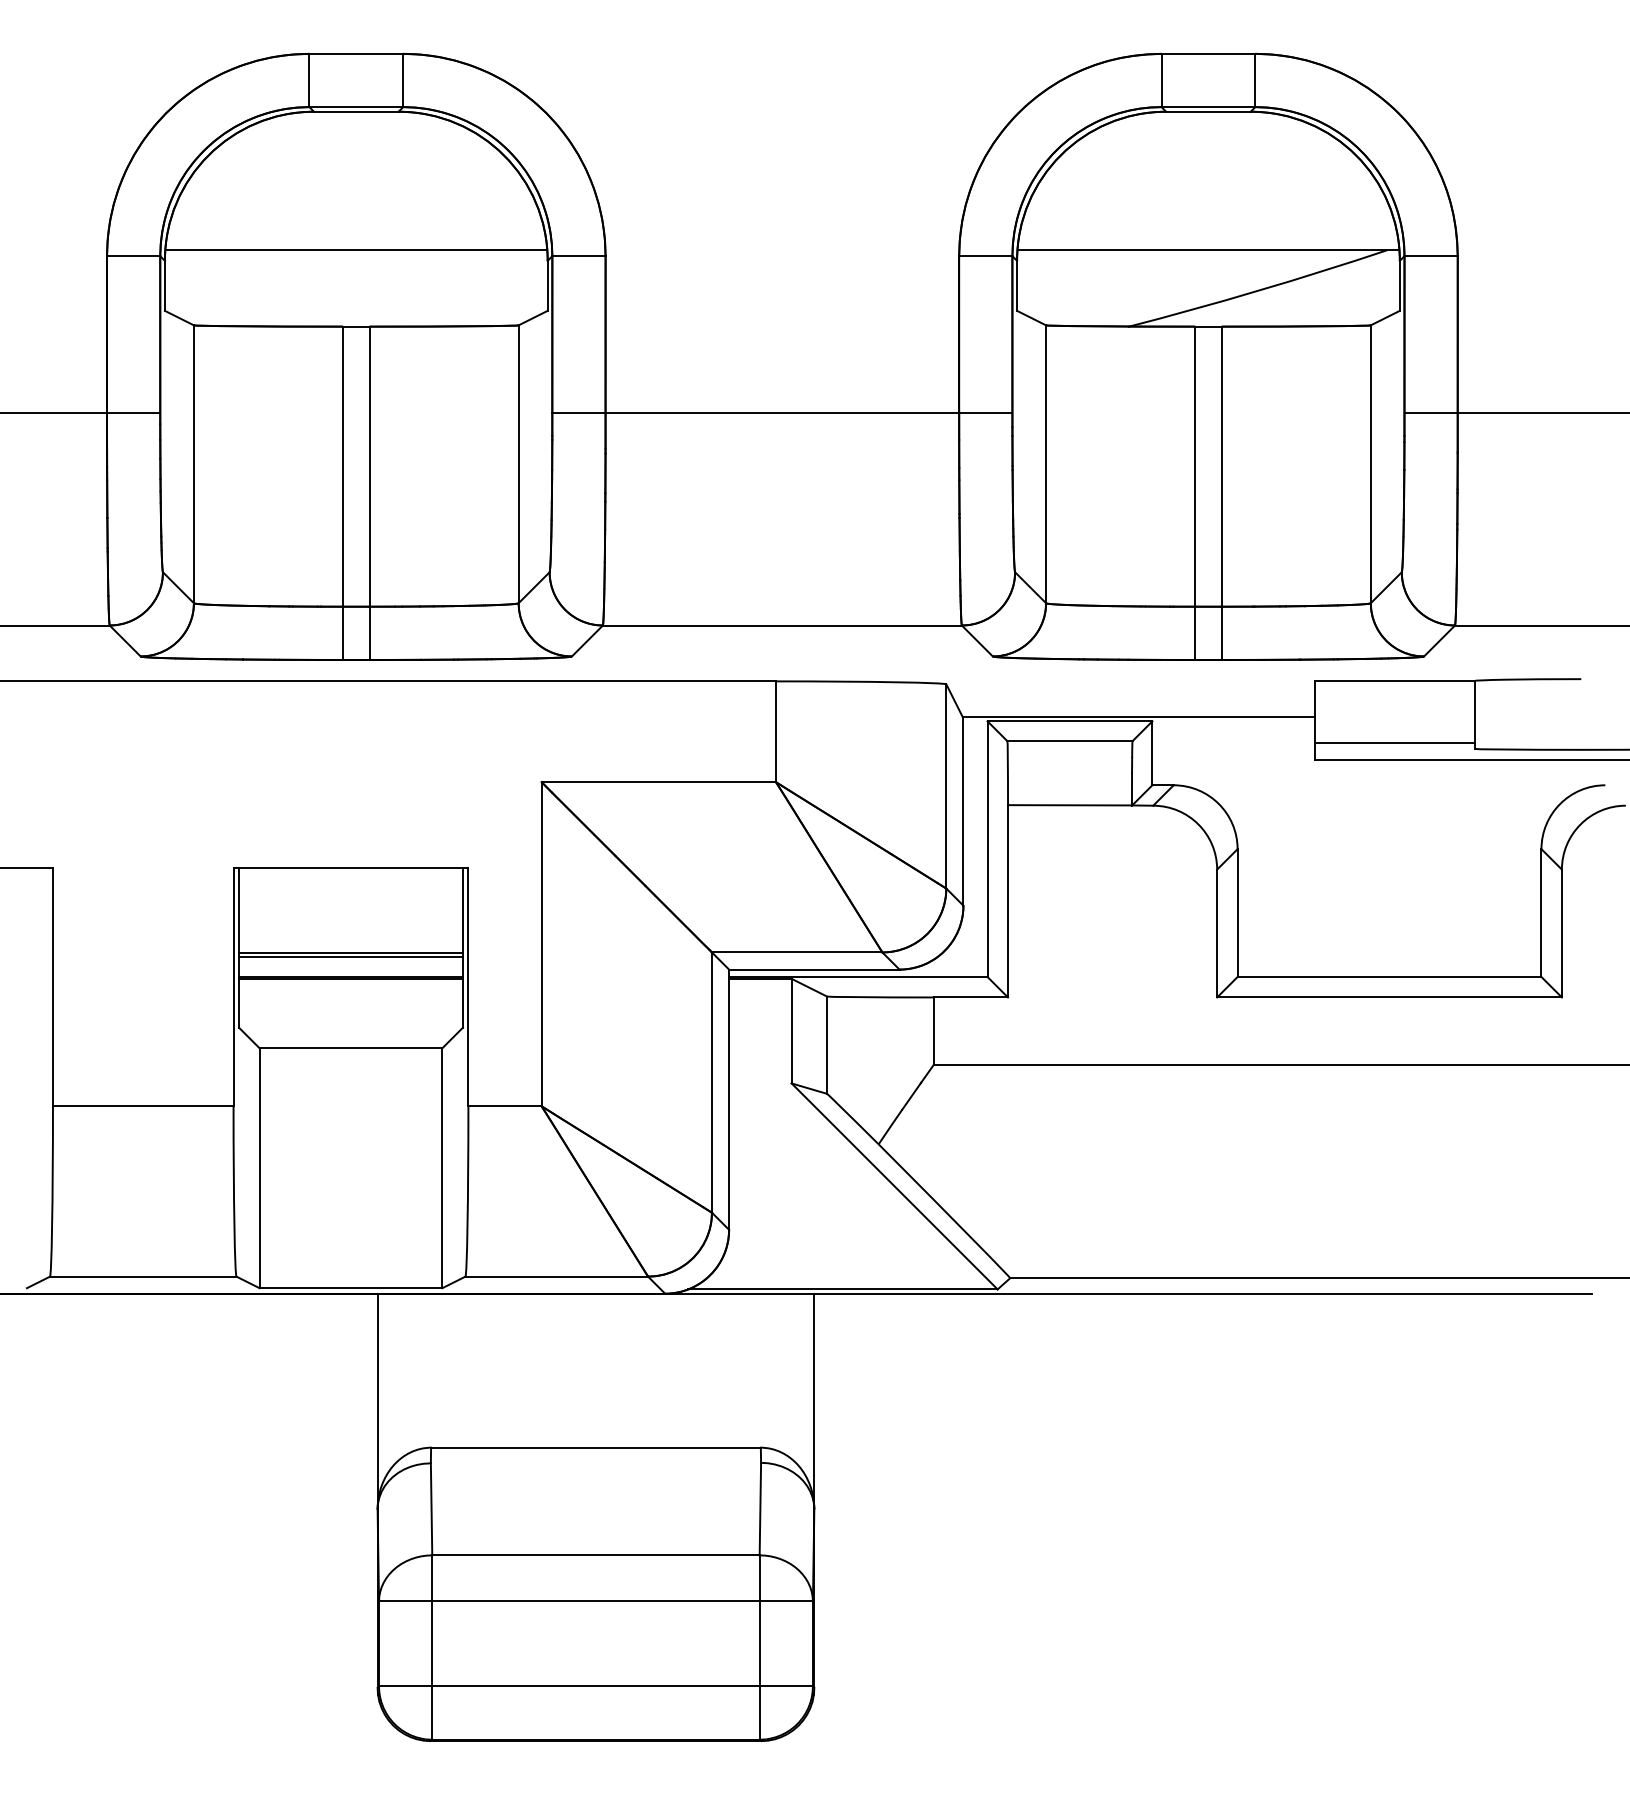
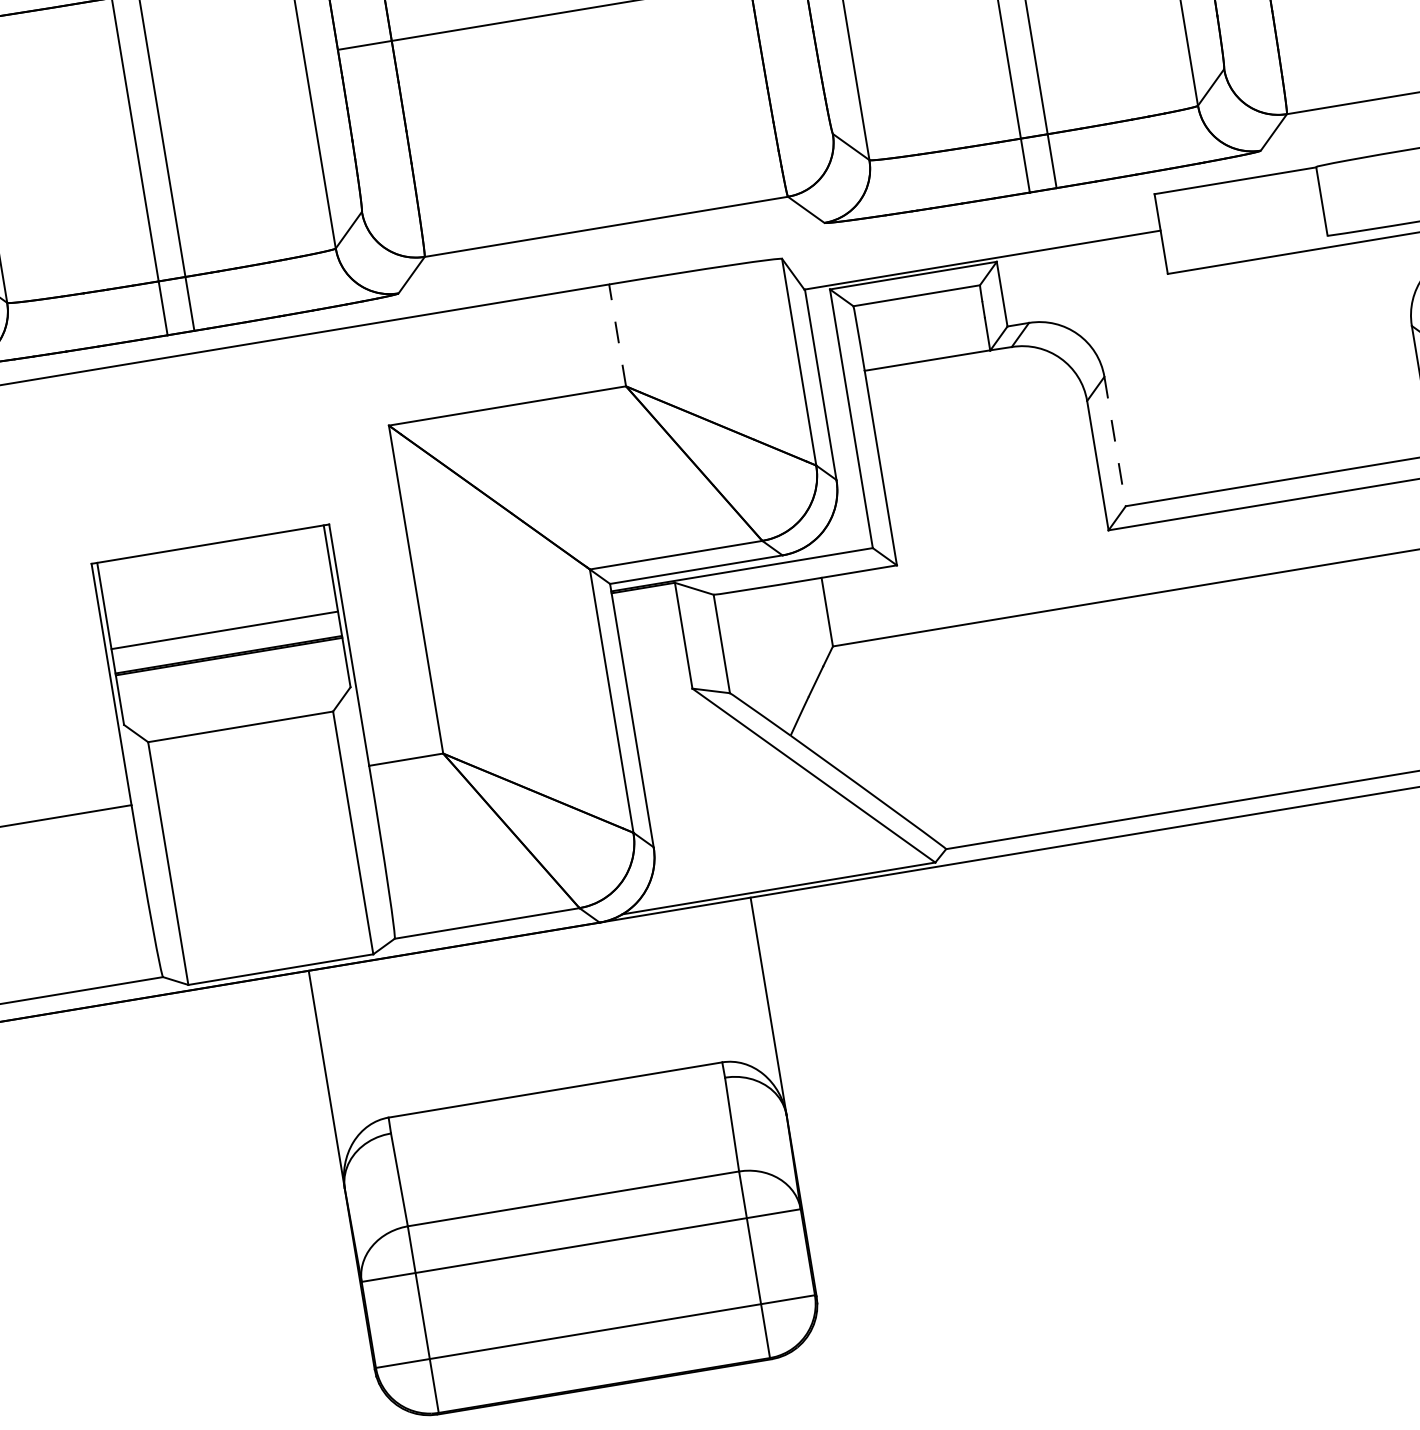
line: (775, 731) -> (617, 335), solid -> dashed
line: (1394, 742) -> (1245, 242), removed
line: (1237, 913) -> (1115, 442), solid -> dashed
line: (351, 956) -> (225, 633), removed

